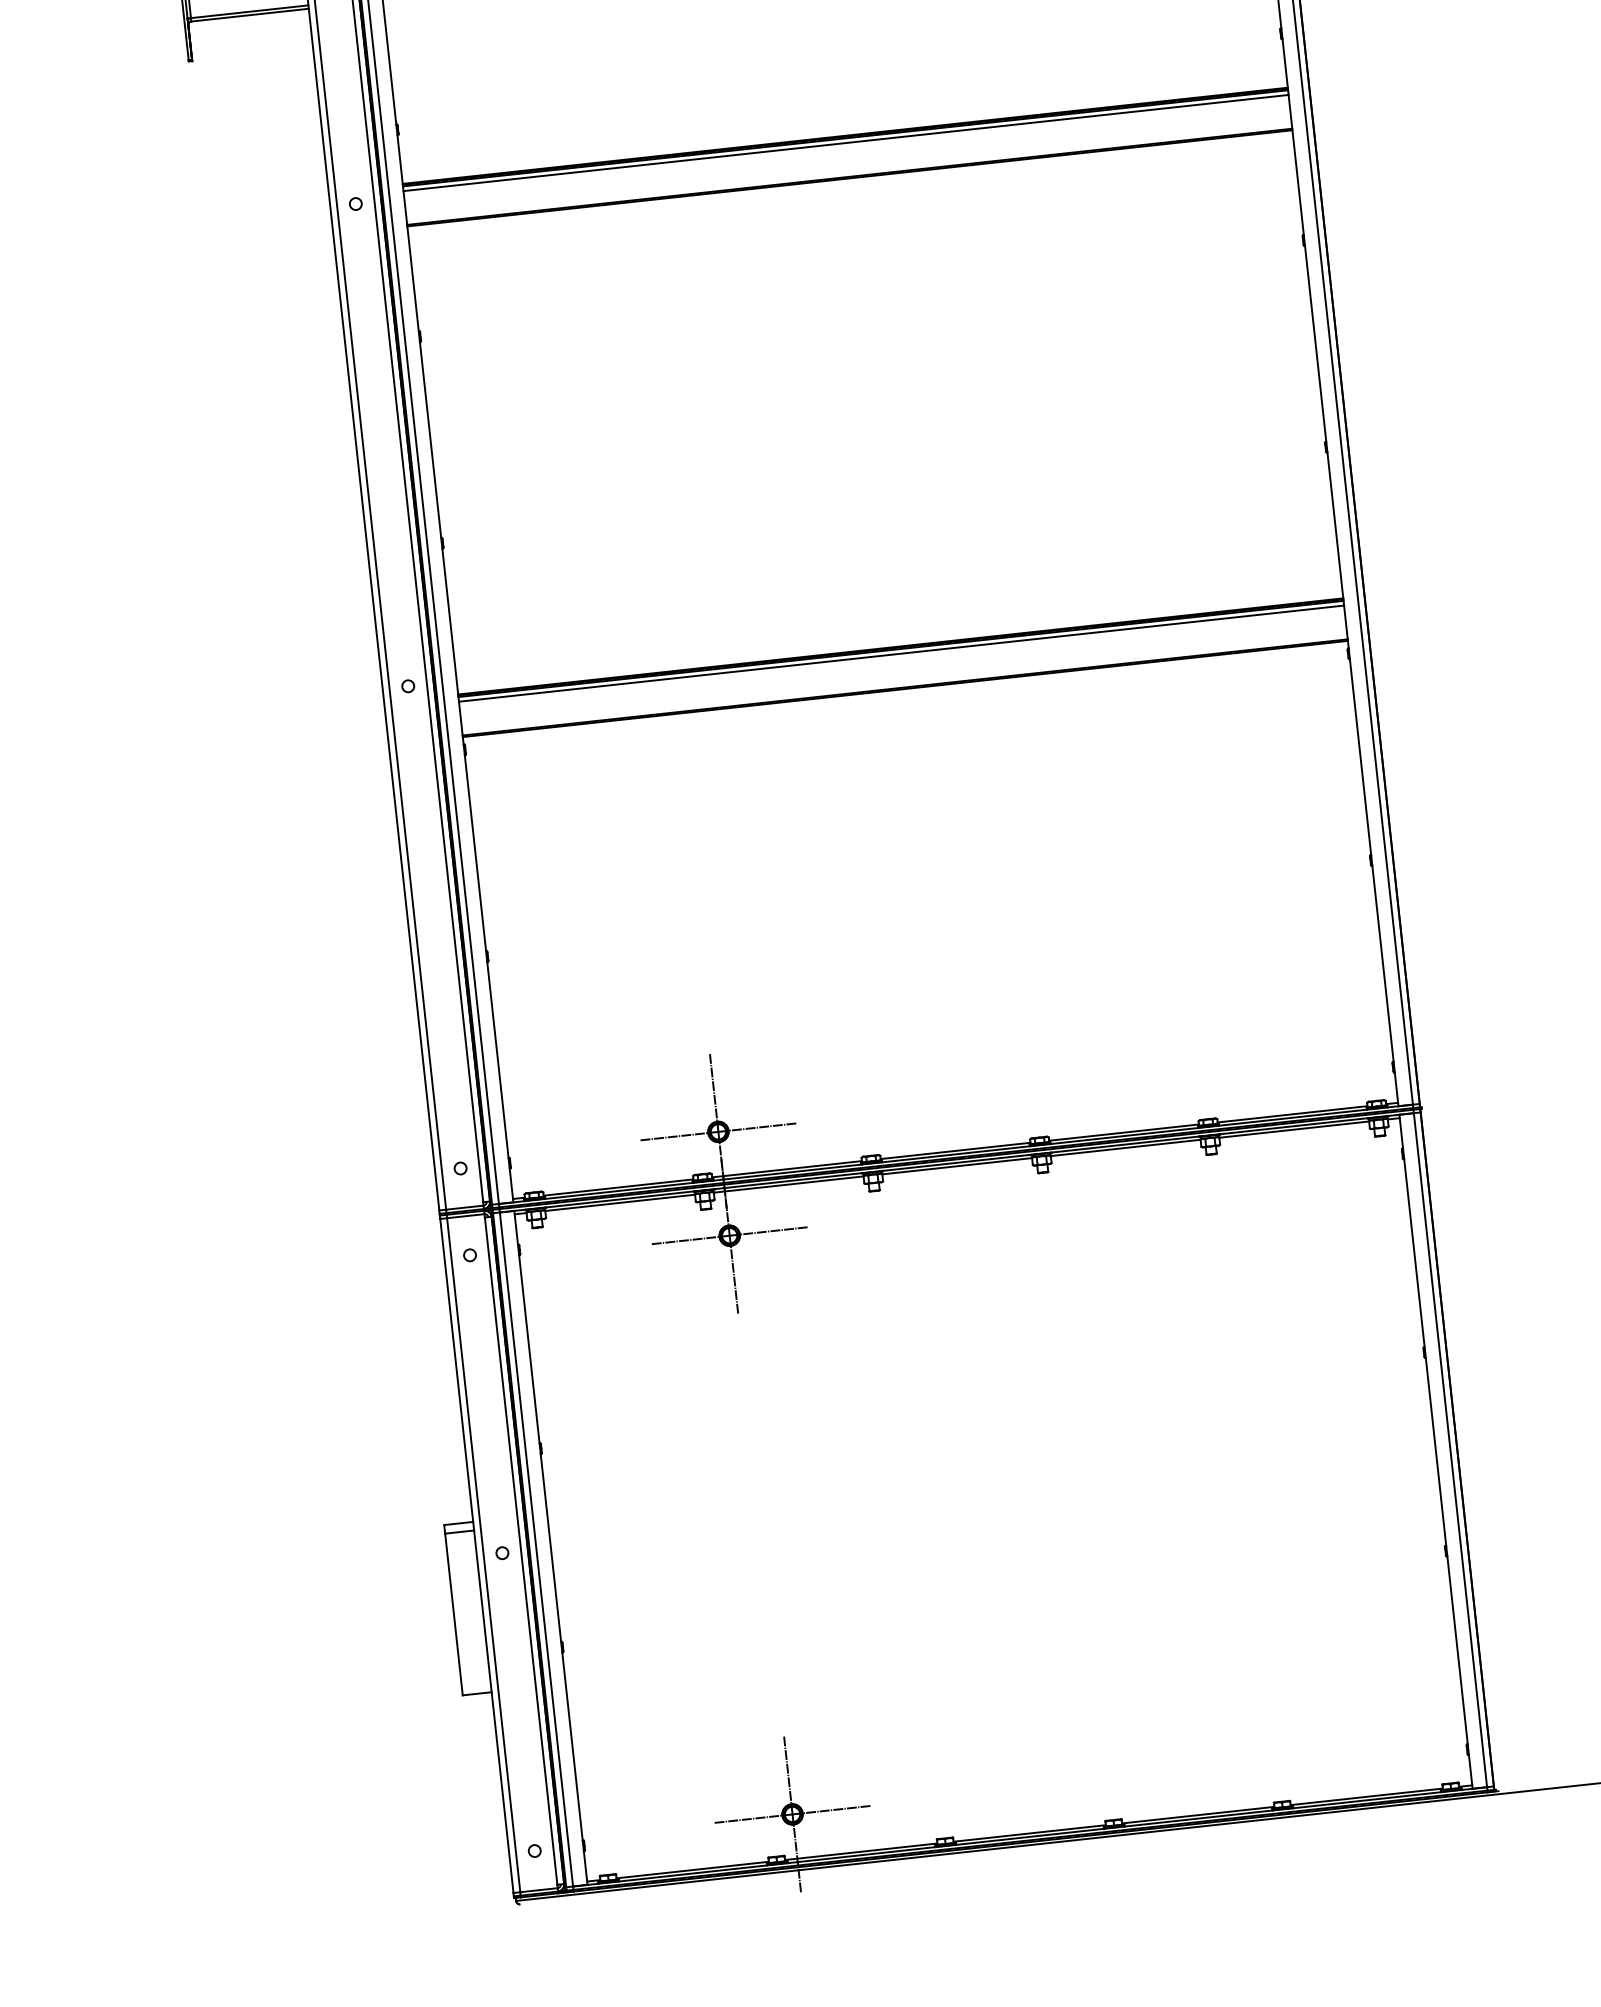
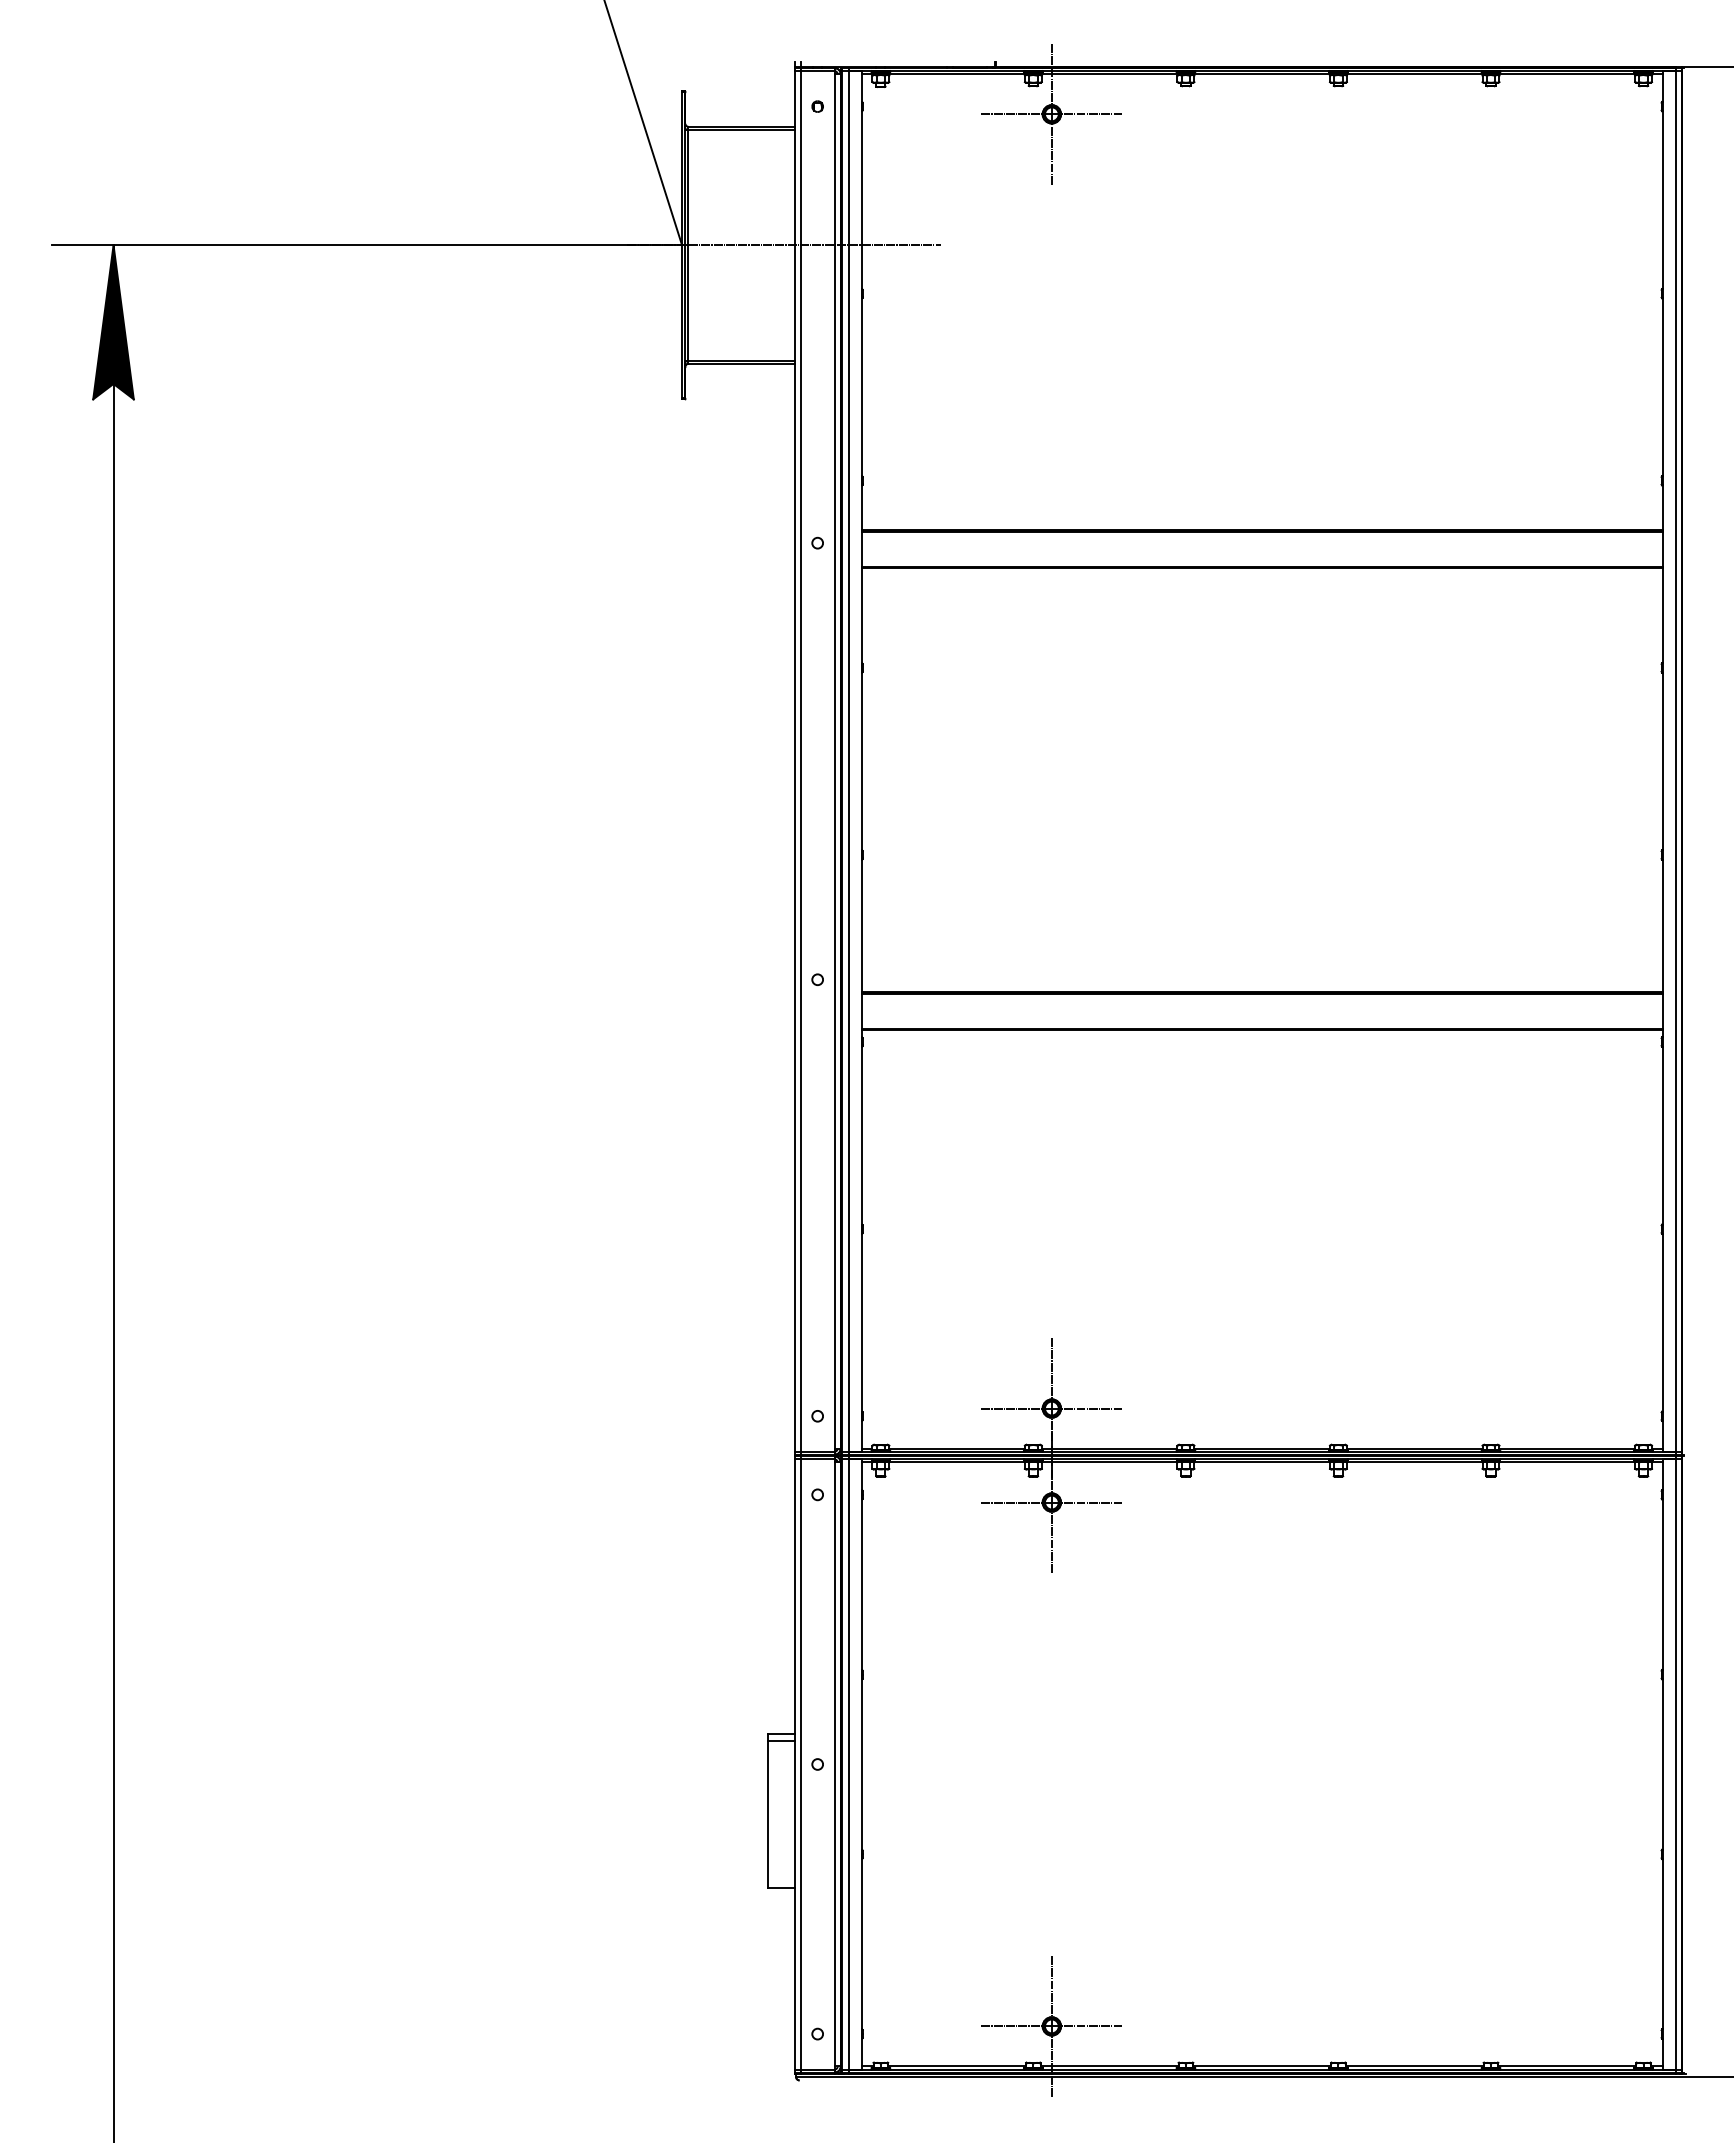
line: (845, 143) -> (1261, 536), removed
line: (900, 653) -> (1261, 998), removed

